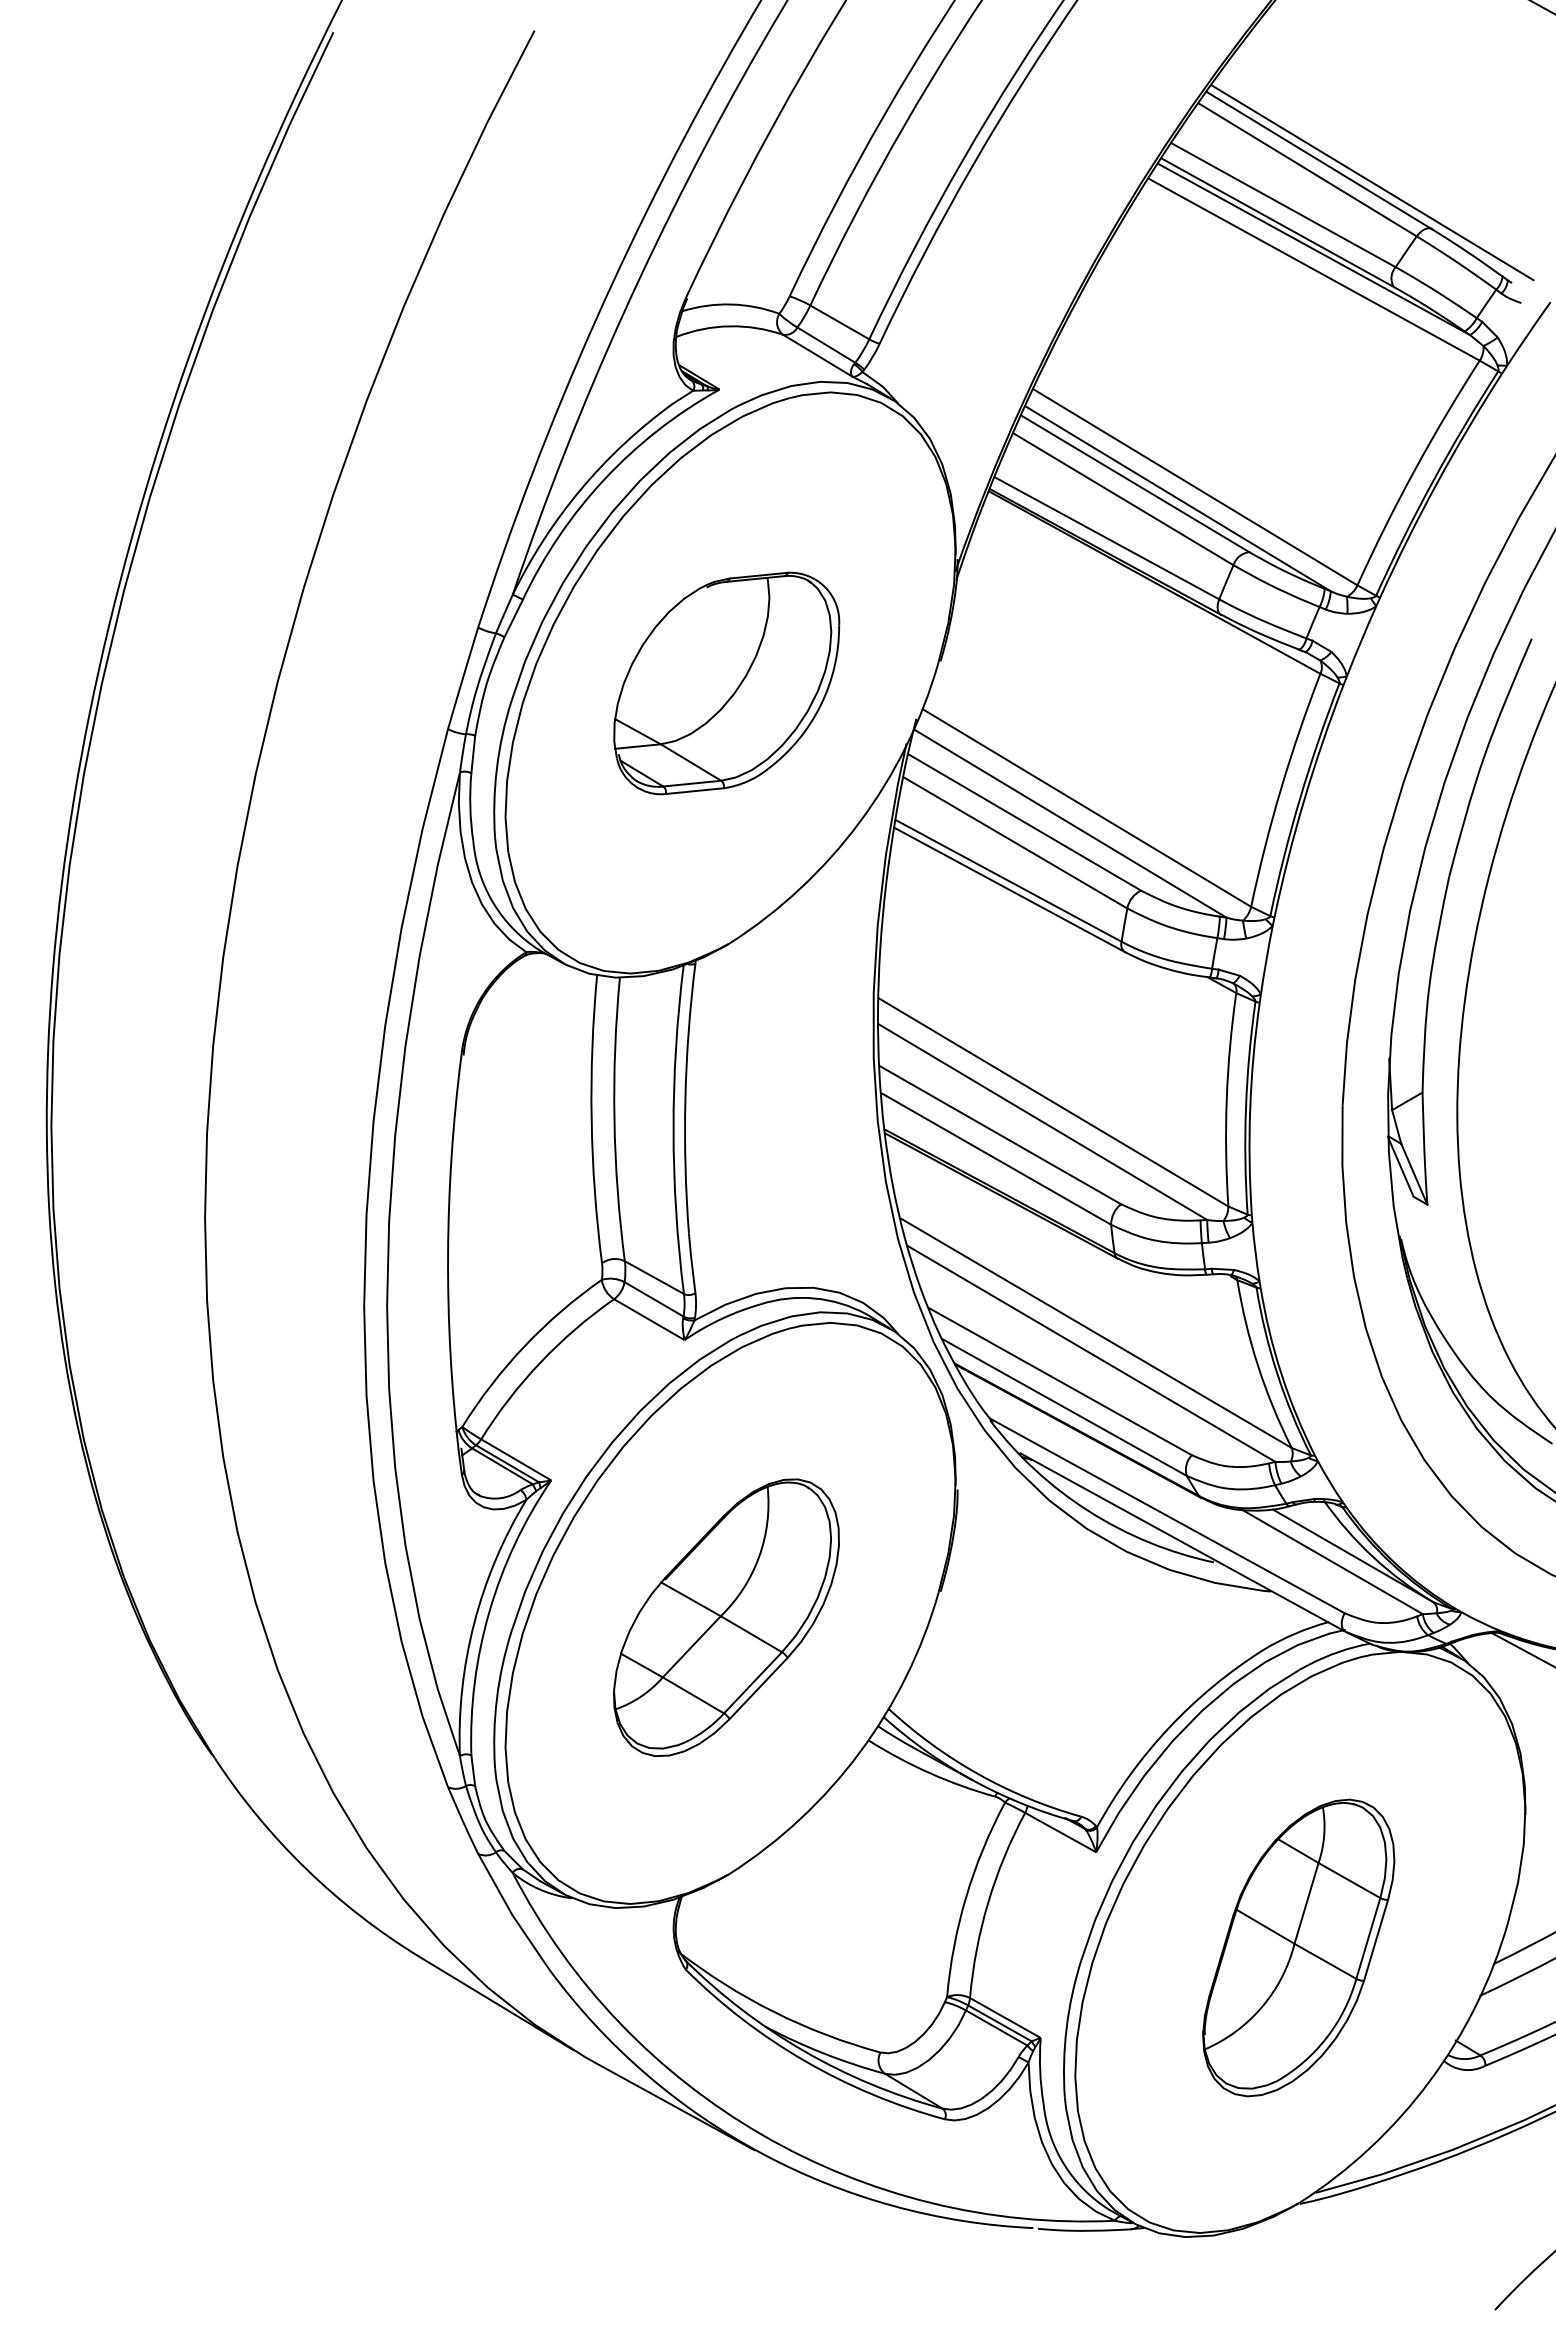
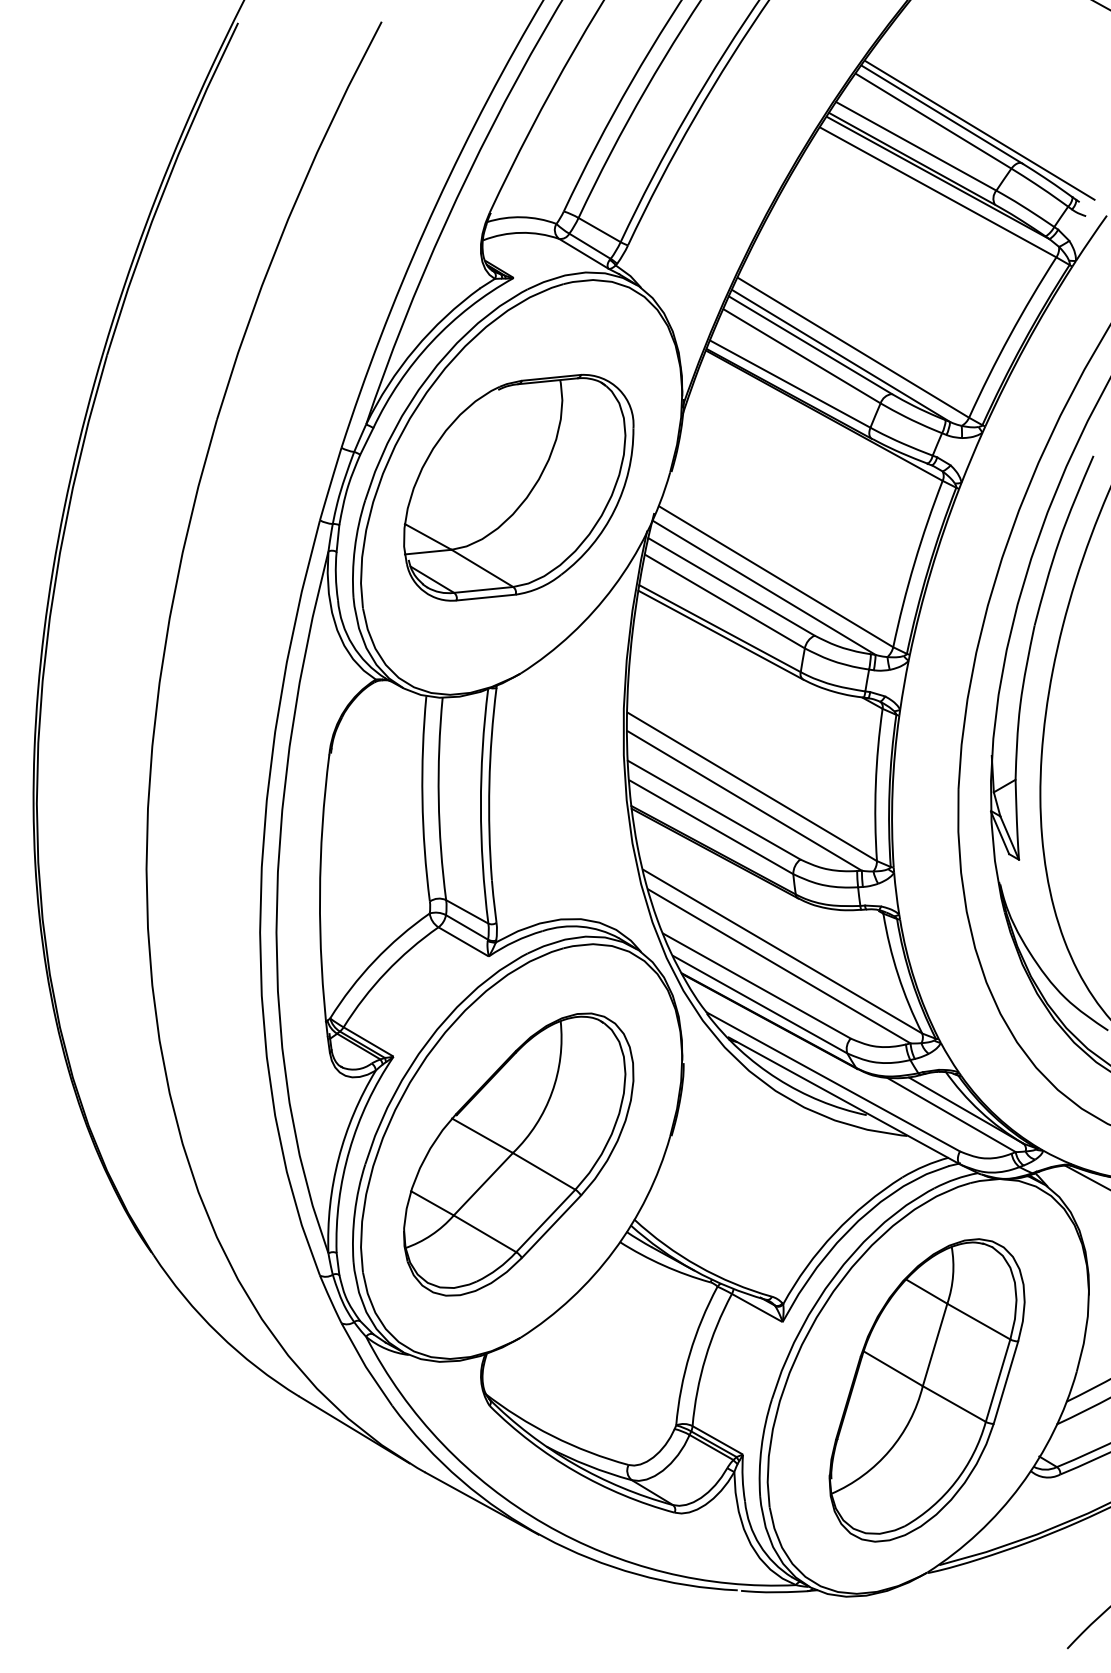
part: (726, 683) -> (518, 487), size x1.43
part: (726, 1617) -> (518, 1154), size x1.43
part: (1298, 1947) -> (927, 1390), size x1.43

